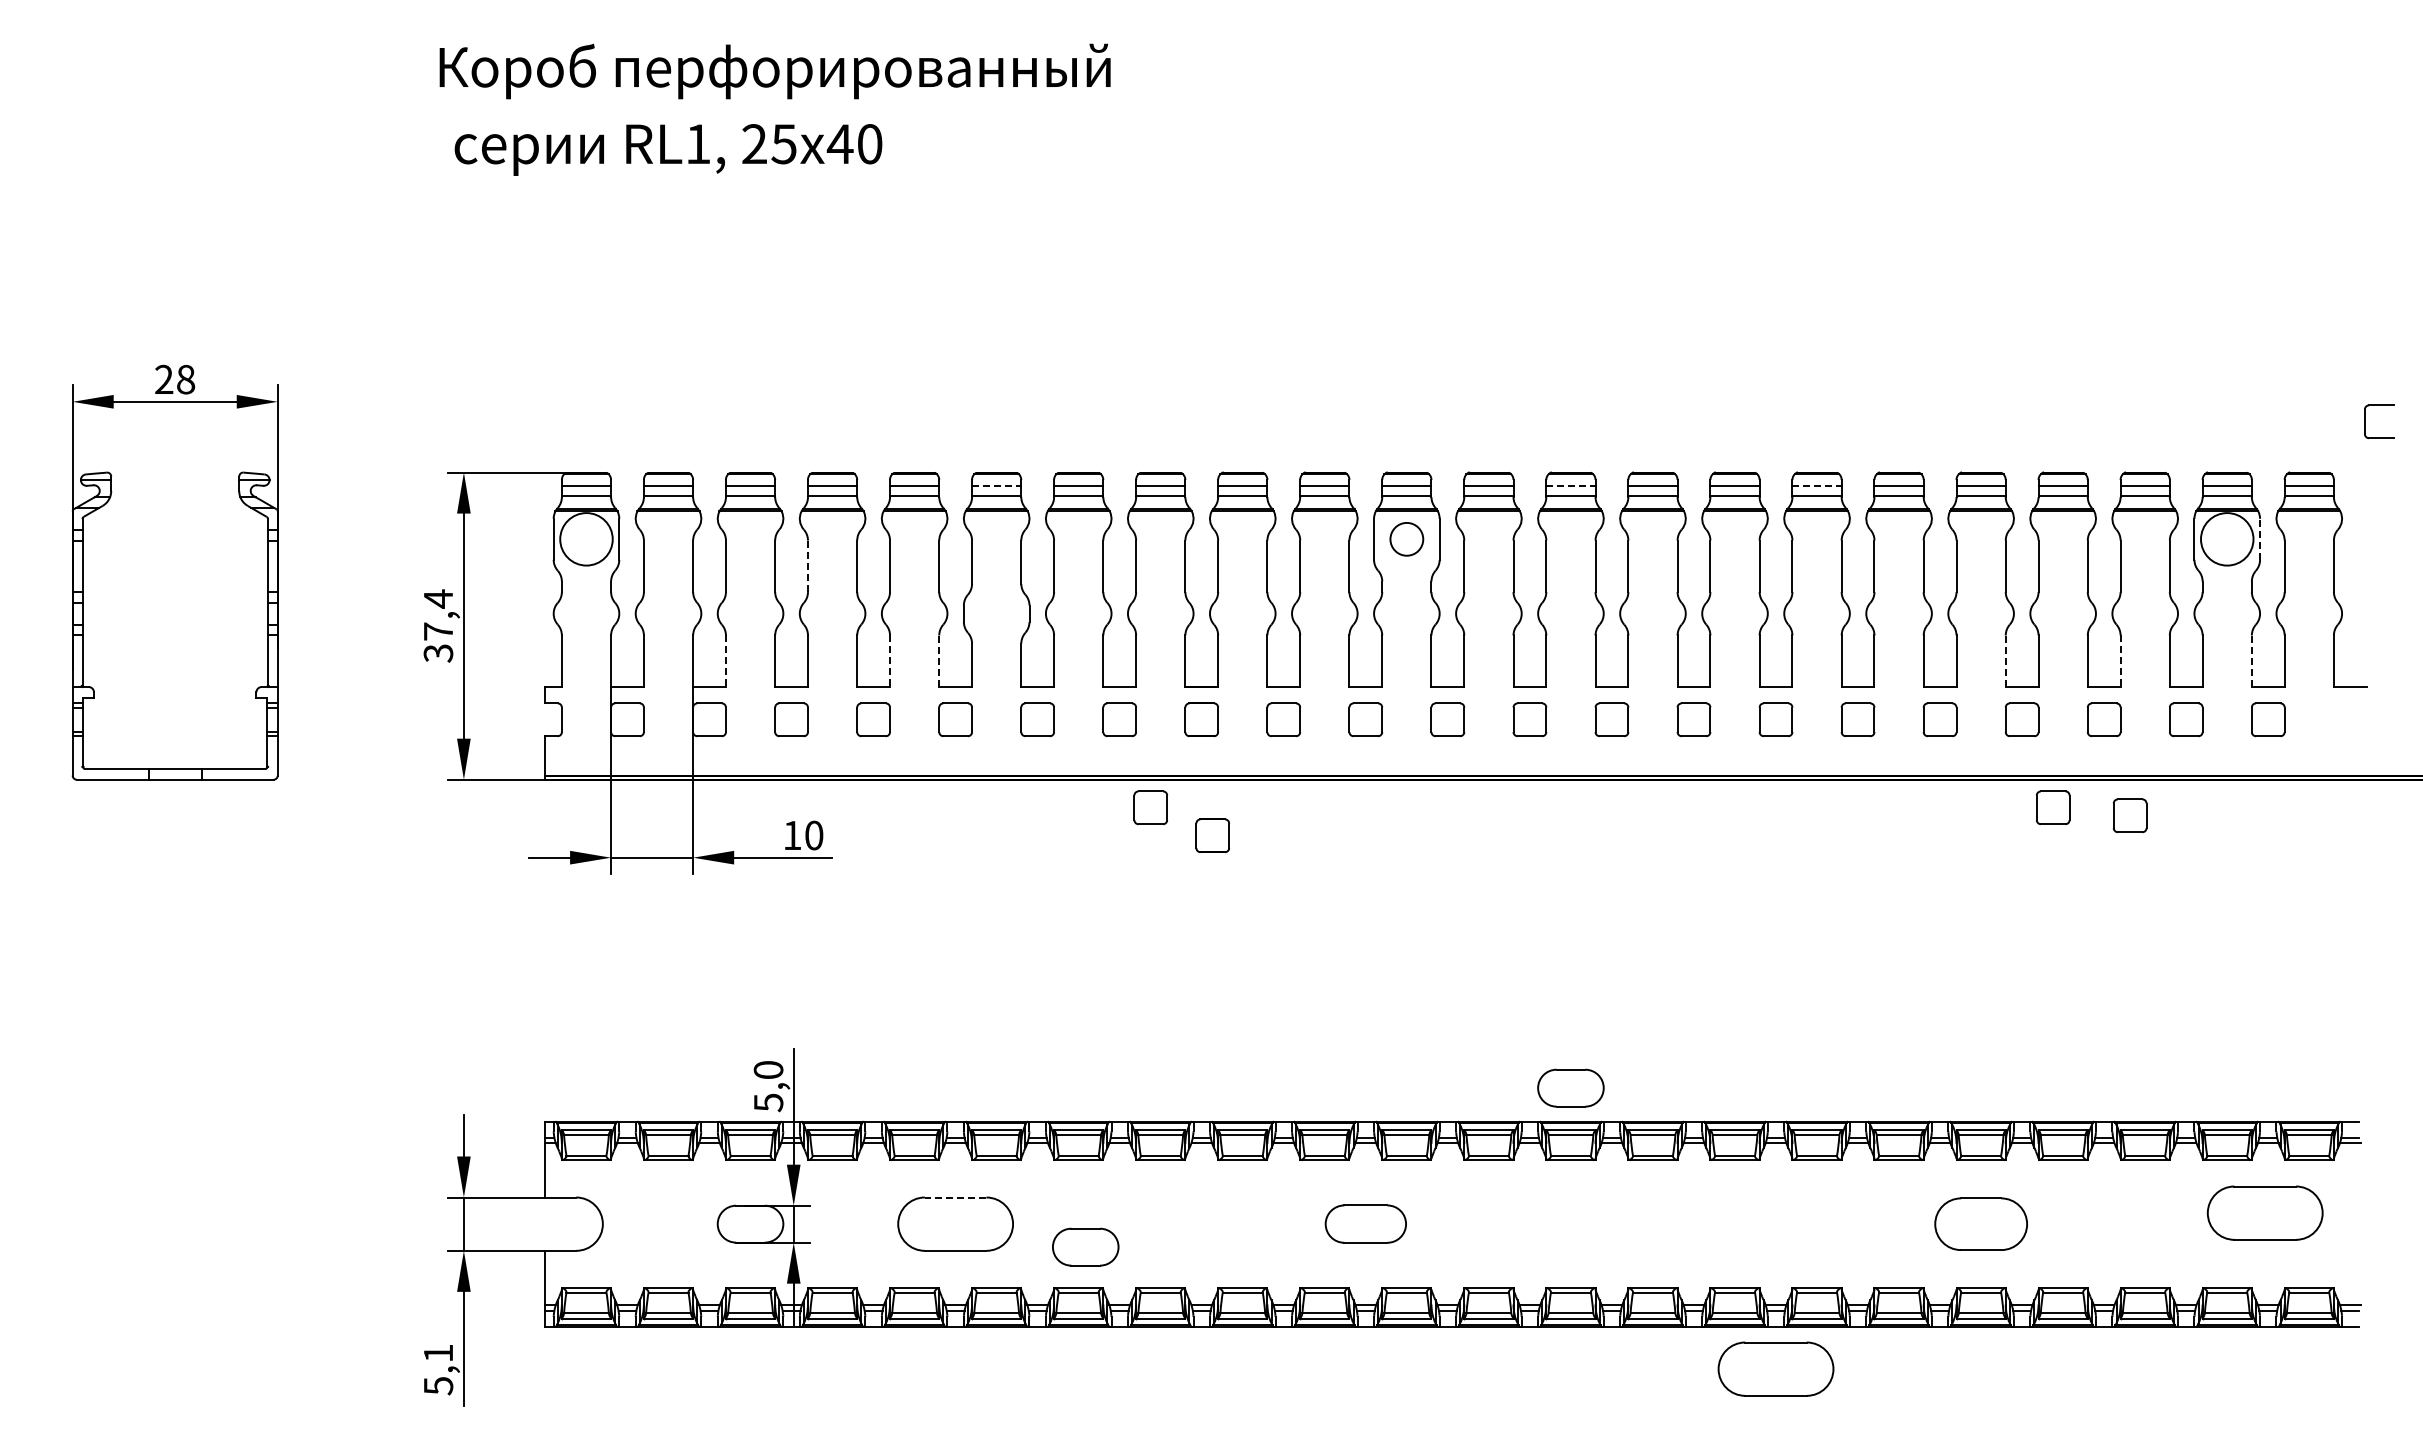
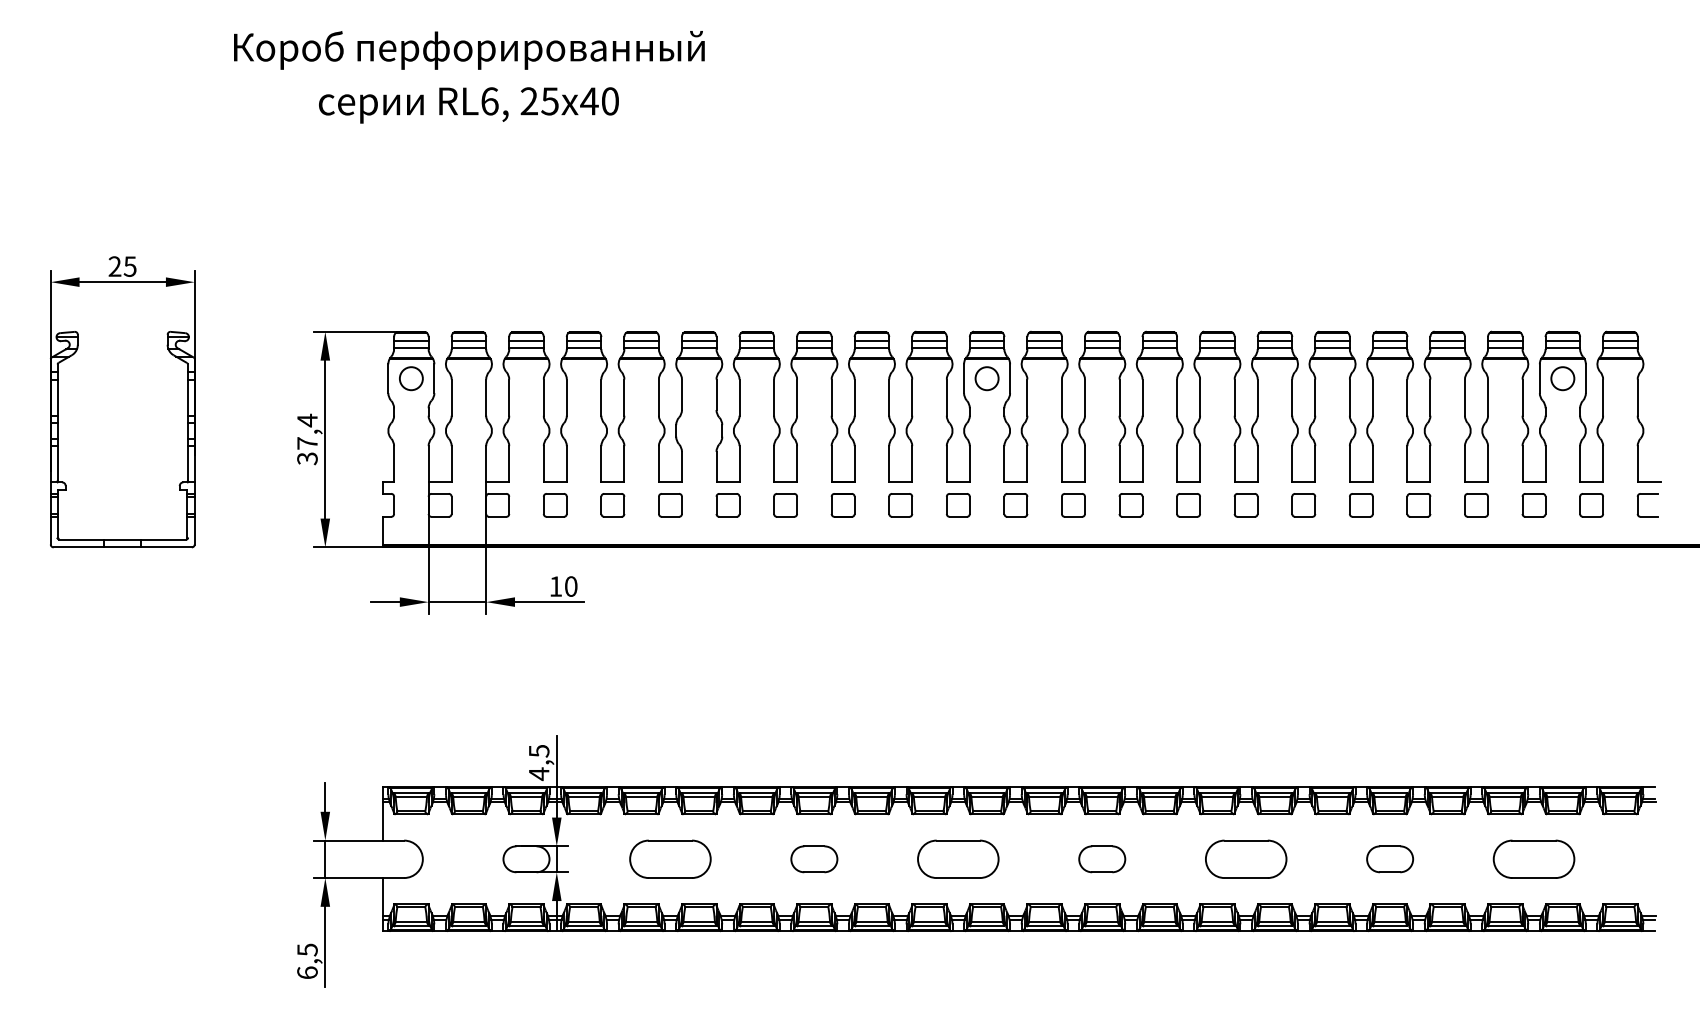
text: (774, 71) -> (468, 50), moved
text: (698, 144) -> (489, 101), RL1, -> RL6,
text: (185, 379) -> (129, 266), 28 -> 25
part: (2365, 421) -> (1638, 505), moved
line: (996, 485) -> (699, 340), dashed -> solid
line: (1570, 485) -> (1101, 340), dashed -> solid
line: (1817, 485) -> (1275, 340), dashed -> solid
circle: (586, 538) -> (411, 378), size x0.62
circle: (2226, 538) -> (1562, 378), size x0.62
line: (2260, 539) -> (1586, 378), dashed -> solid
line: (808, 566) -> (567, 397), dashed -> solid
line: (725, 661) -> (508, 464), dashed -> solid
line: (890, 661) -> (624, 464), dashed -> solid
line: (939, 661) -> (659, 464), dashed -> solid
line: (2005, 661) -> (1407, 464), dashed -> solid
line: (2120, 661) -> (1487, 464), dashed -> solid
line: (2251, 661) -> (1579, 464), dashed -> solid
part: (1150, 807) -> (807, 566), removed
part: (2053, 807) -> (1440, 566), removed
part: (2129, 815) -> (1494, 572), removed
part: (1212, 835) -> (850, 586), removed
text: (768, 1086) -> (539, 762), 5,0 -> 4,5
part: (1570, 1087) -> (1101, 858), moved
line: (955, 1197) -> (670, 840), dashed -> solid
part: (2264, 1212) -> (1533, 858), moved
part: (1365, 1223) -> (958, 858), size x1.43
part: (1980, 1223) -> (1389, 858), size x0.71
part: (1085, 1246) -> (814, 858), moved
part: (1775, 1368) -> (1245, 858), moved
text: (438, 1369) -> (307, 961), 5,1 -> 6,5

